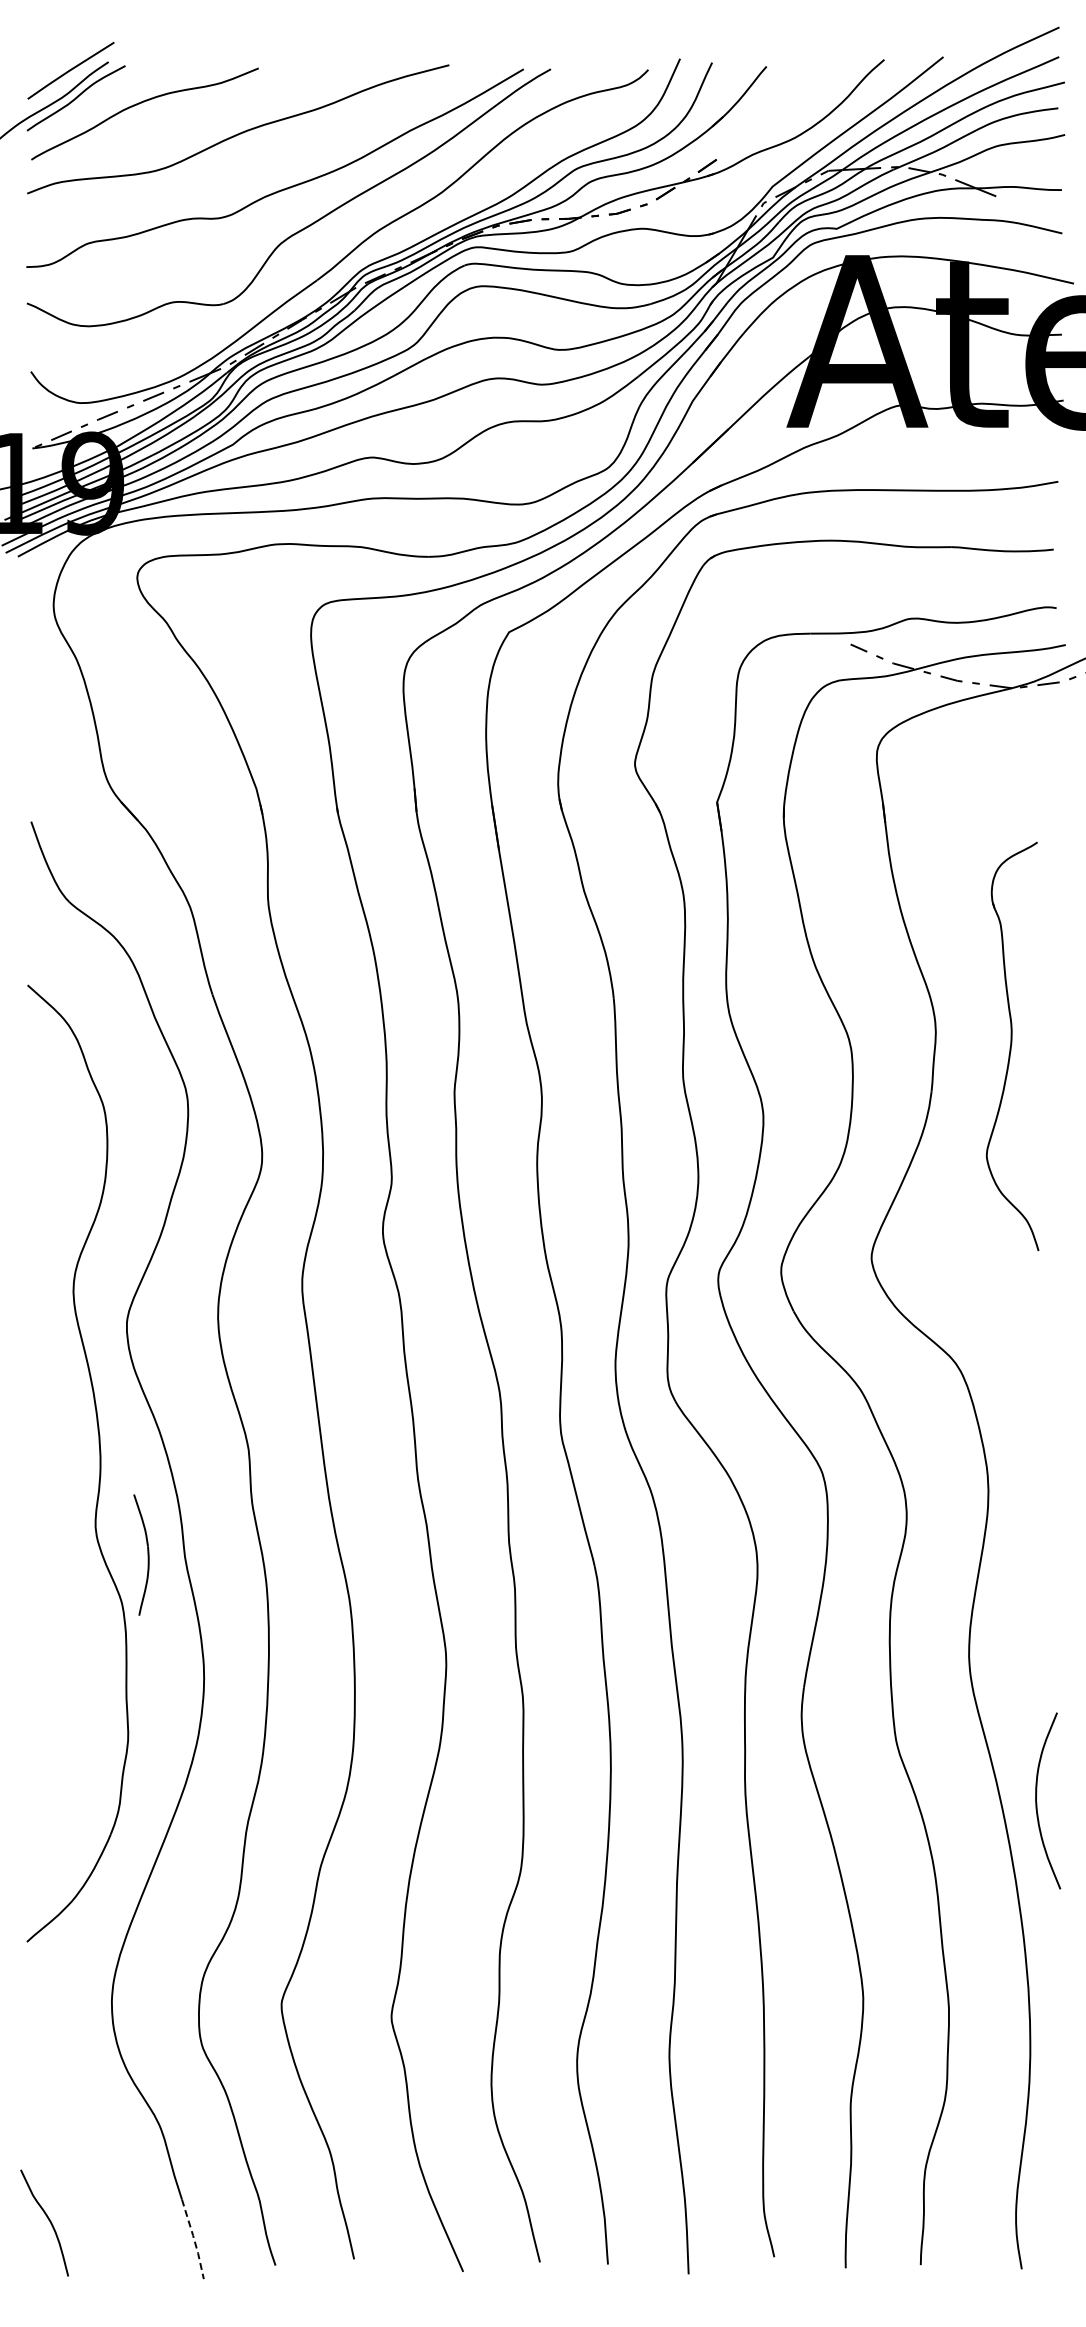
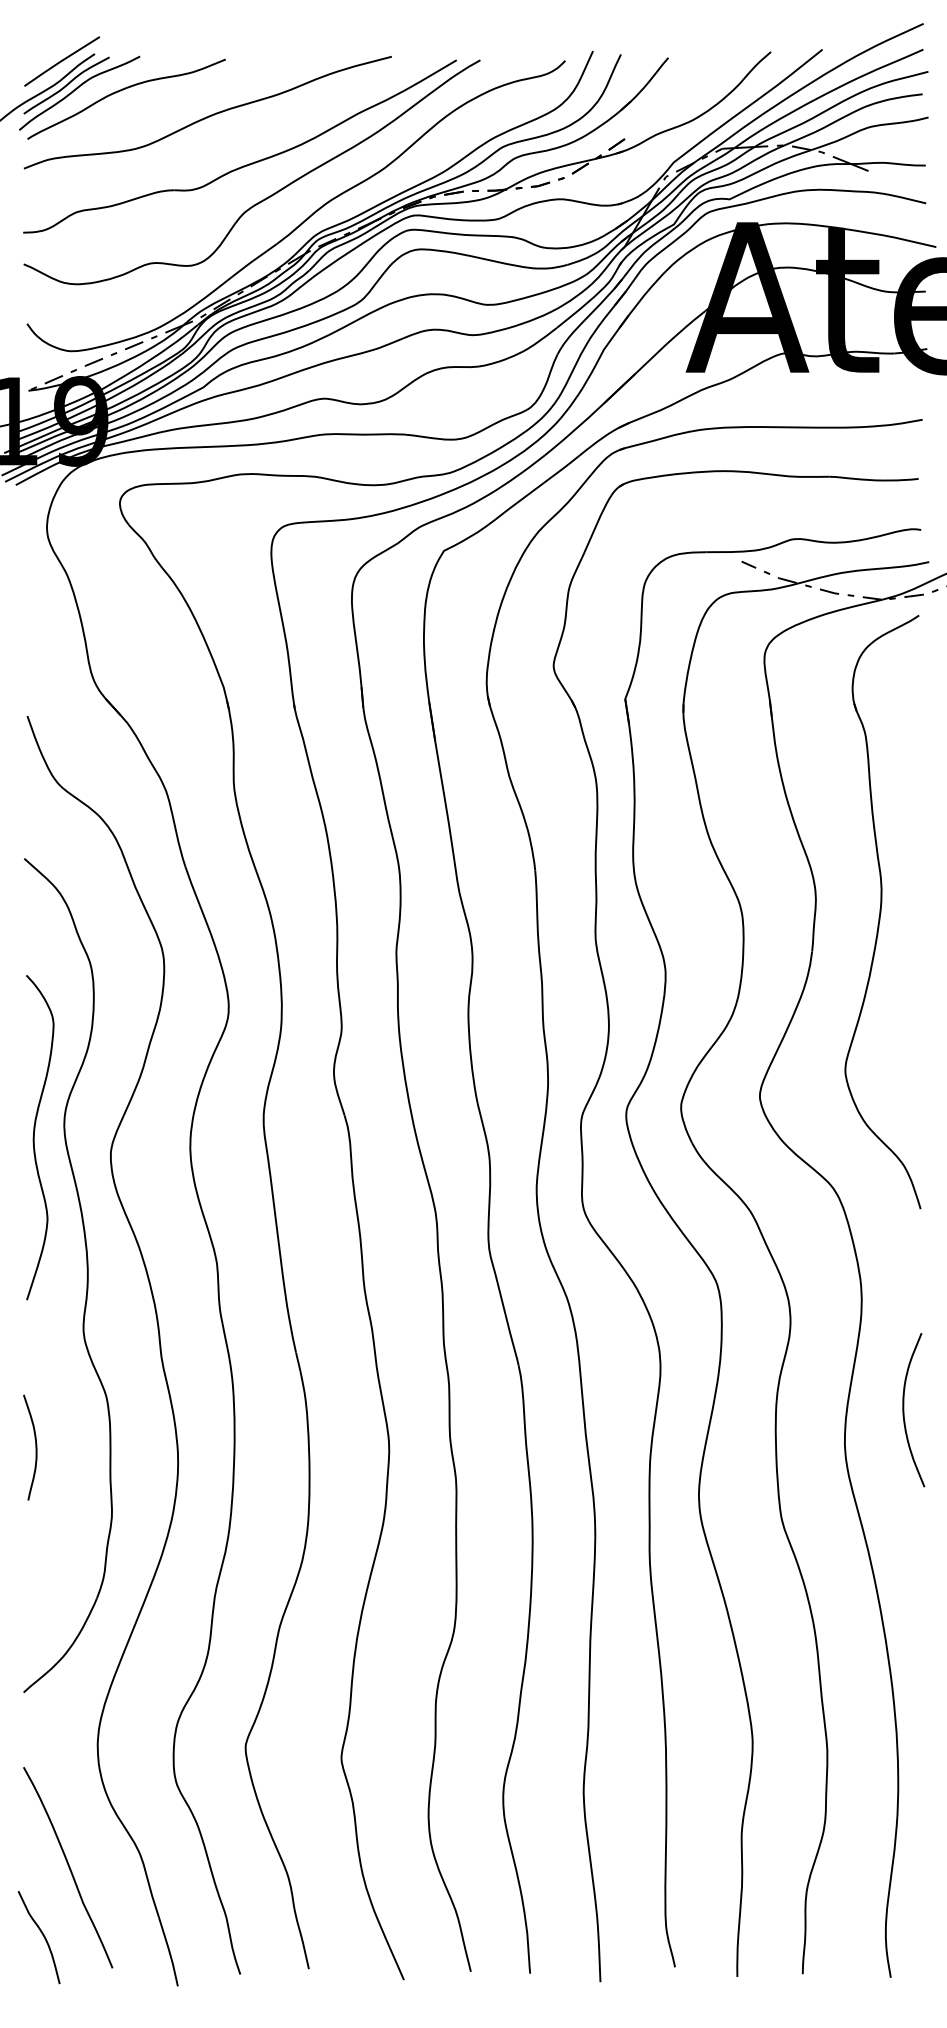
curve: (87, 103) -> (76, 90), added
part: (1012, 1046) -> (882, 912), size x1.67
curve: (39, 1304) -> (34, 1136), added
part: (141, 1554) -> (30, 1447), moved
curve: (1037, 1802) -> (904, 1411), moved
curve: (78, 2142) -> (68, 1867), added
line: (194, 2239) -> (169, 1951), dashed -> solid

